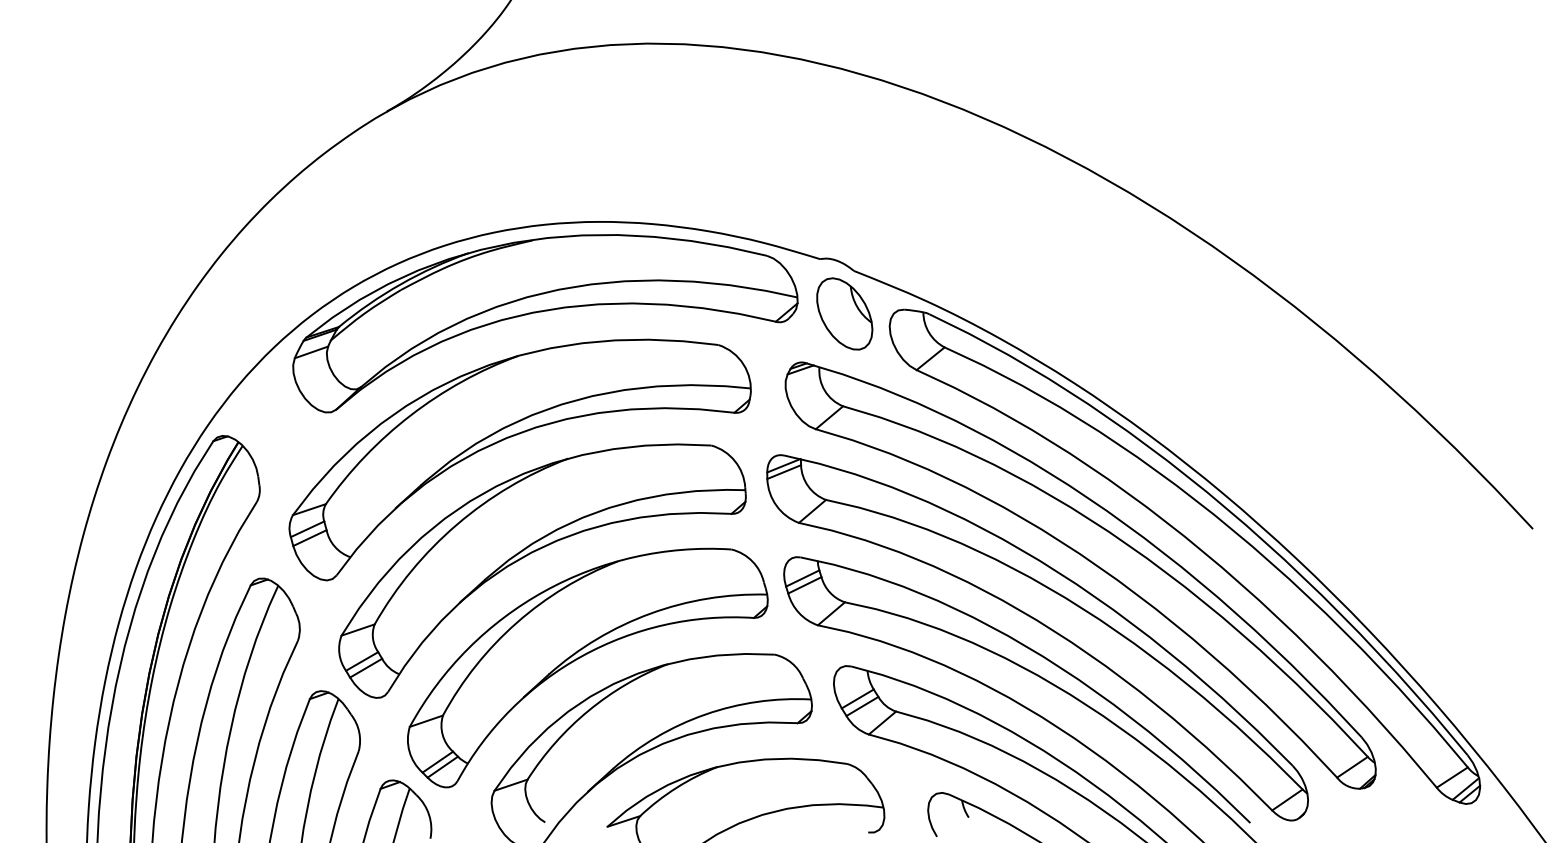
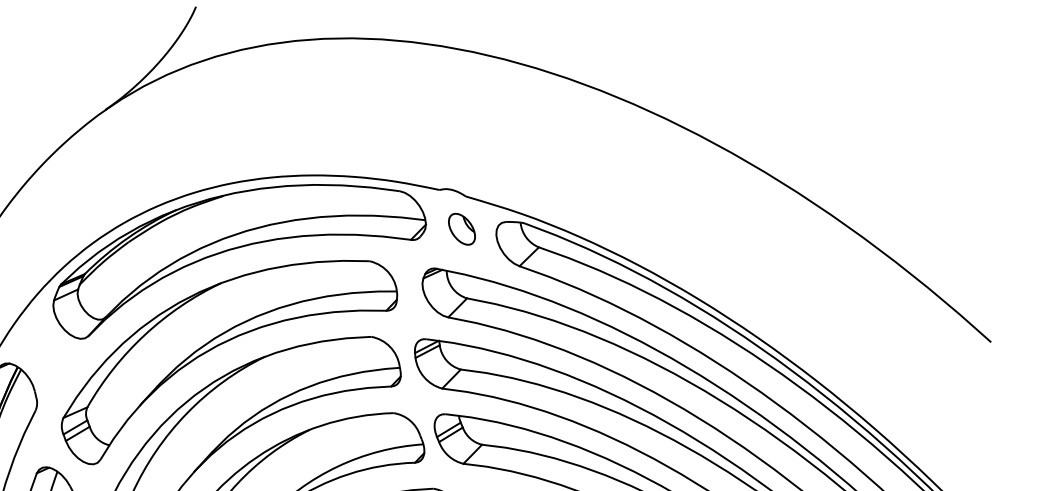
part: (844, 313) -> (461, 228), size x0.6

